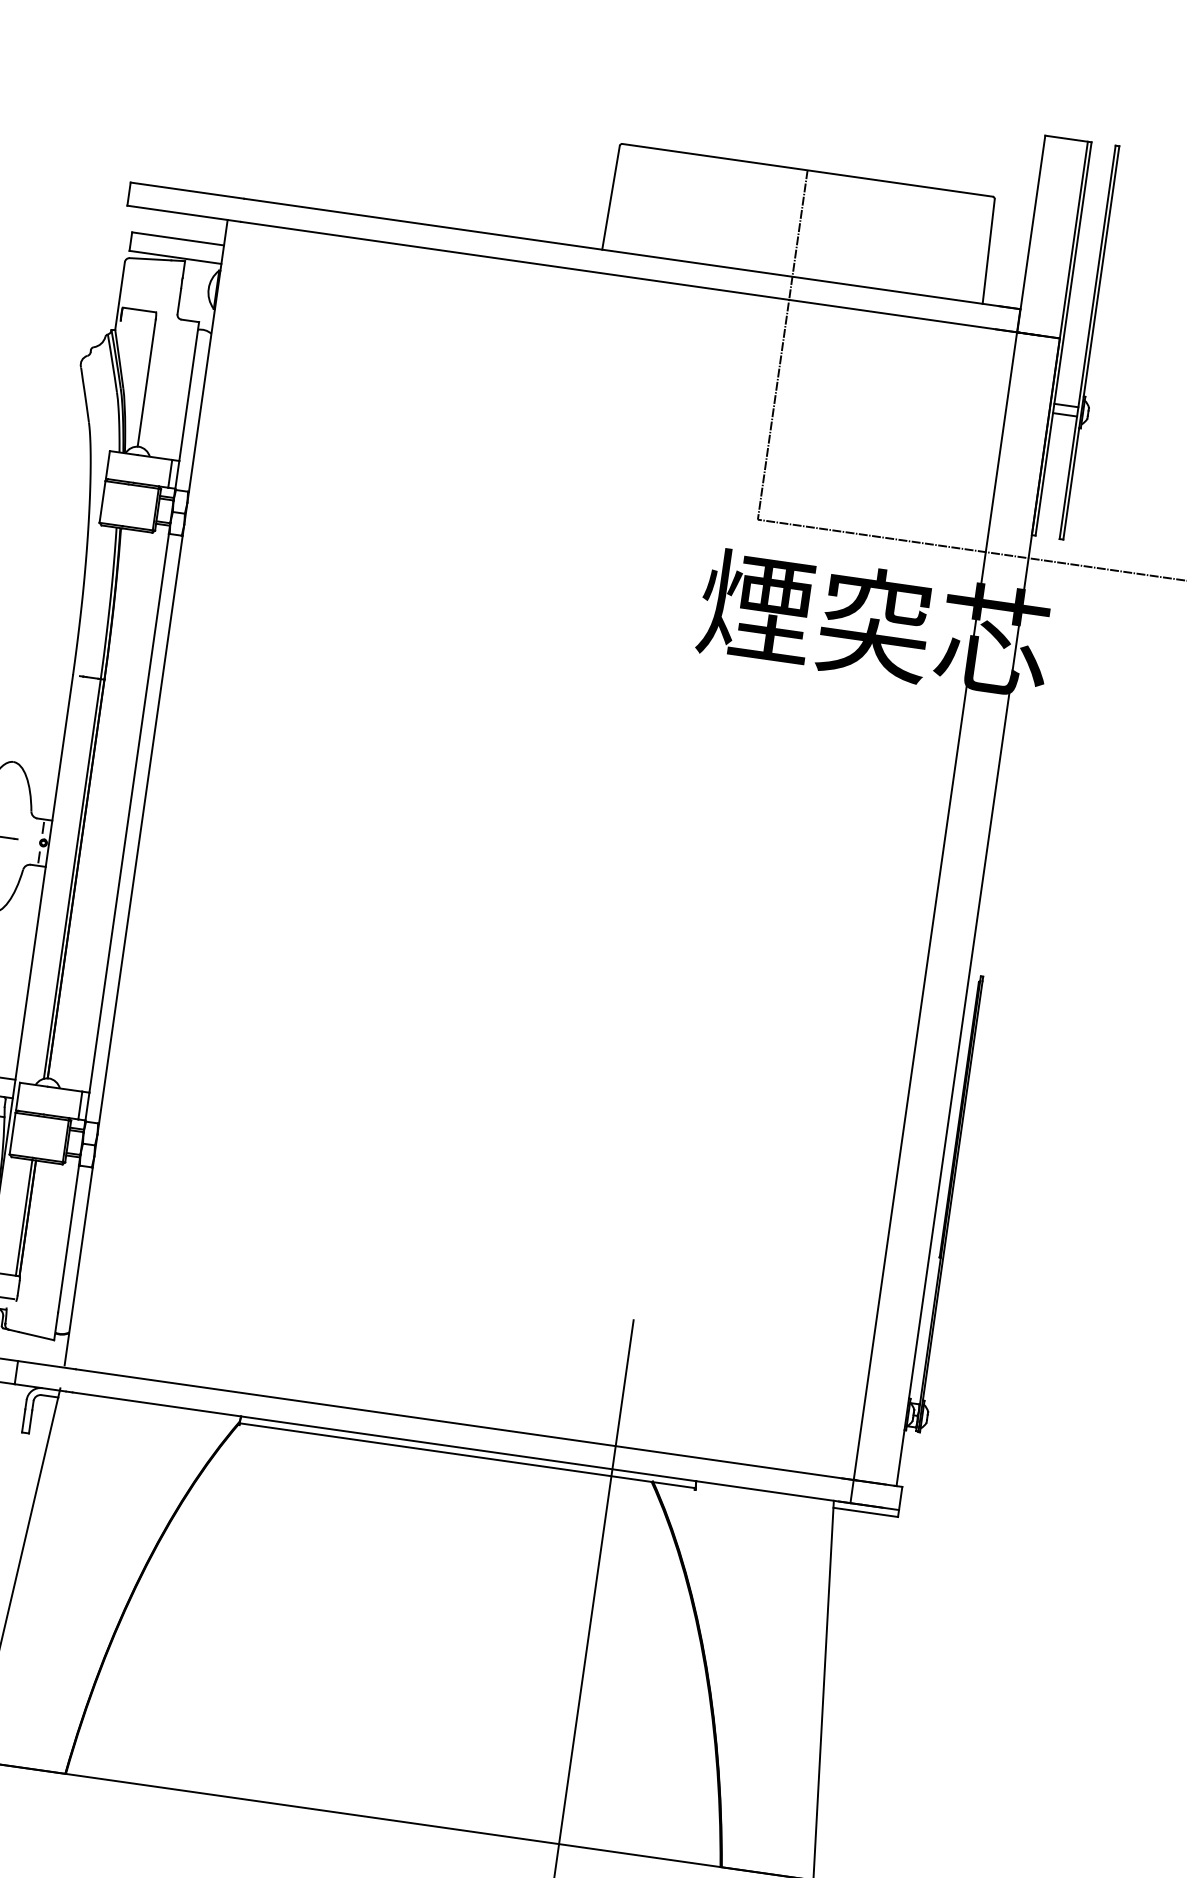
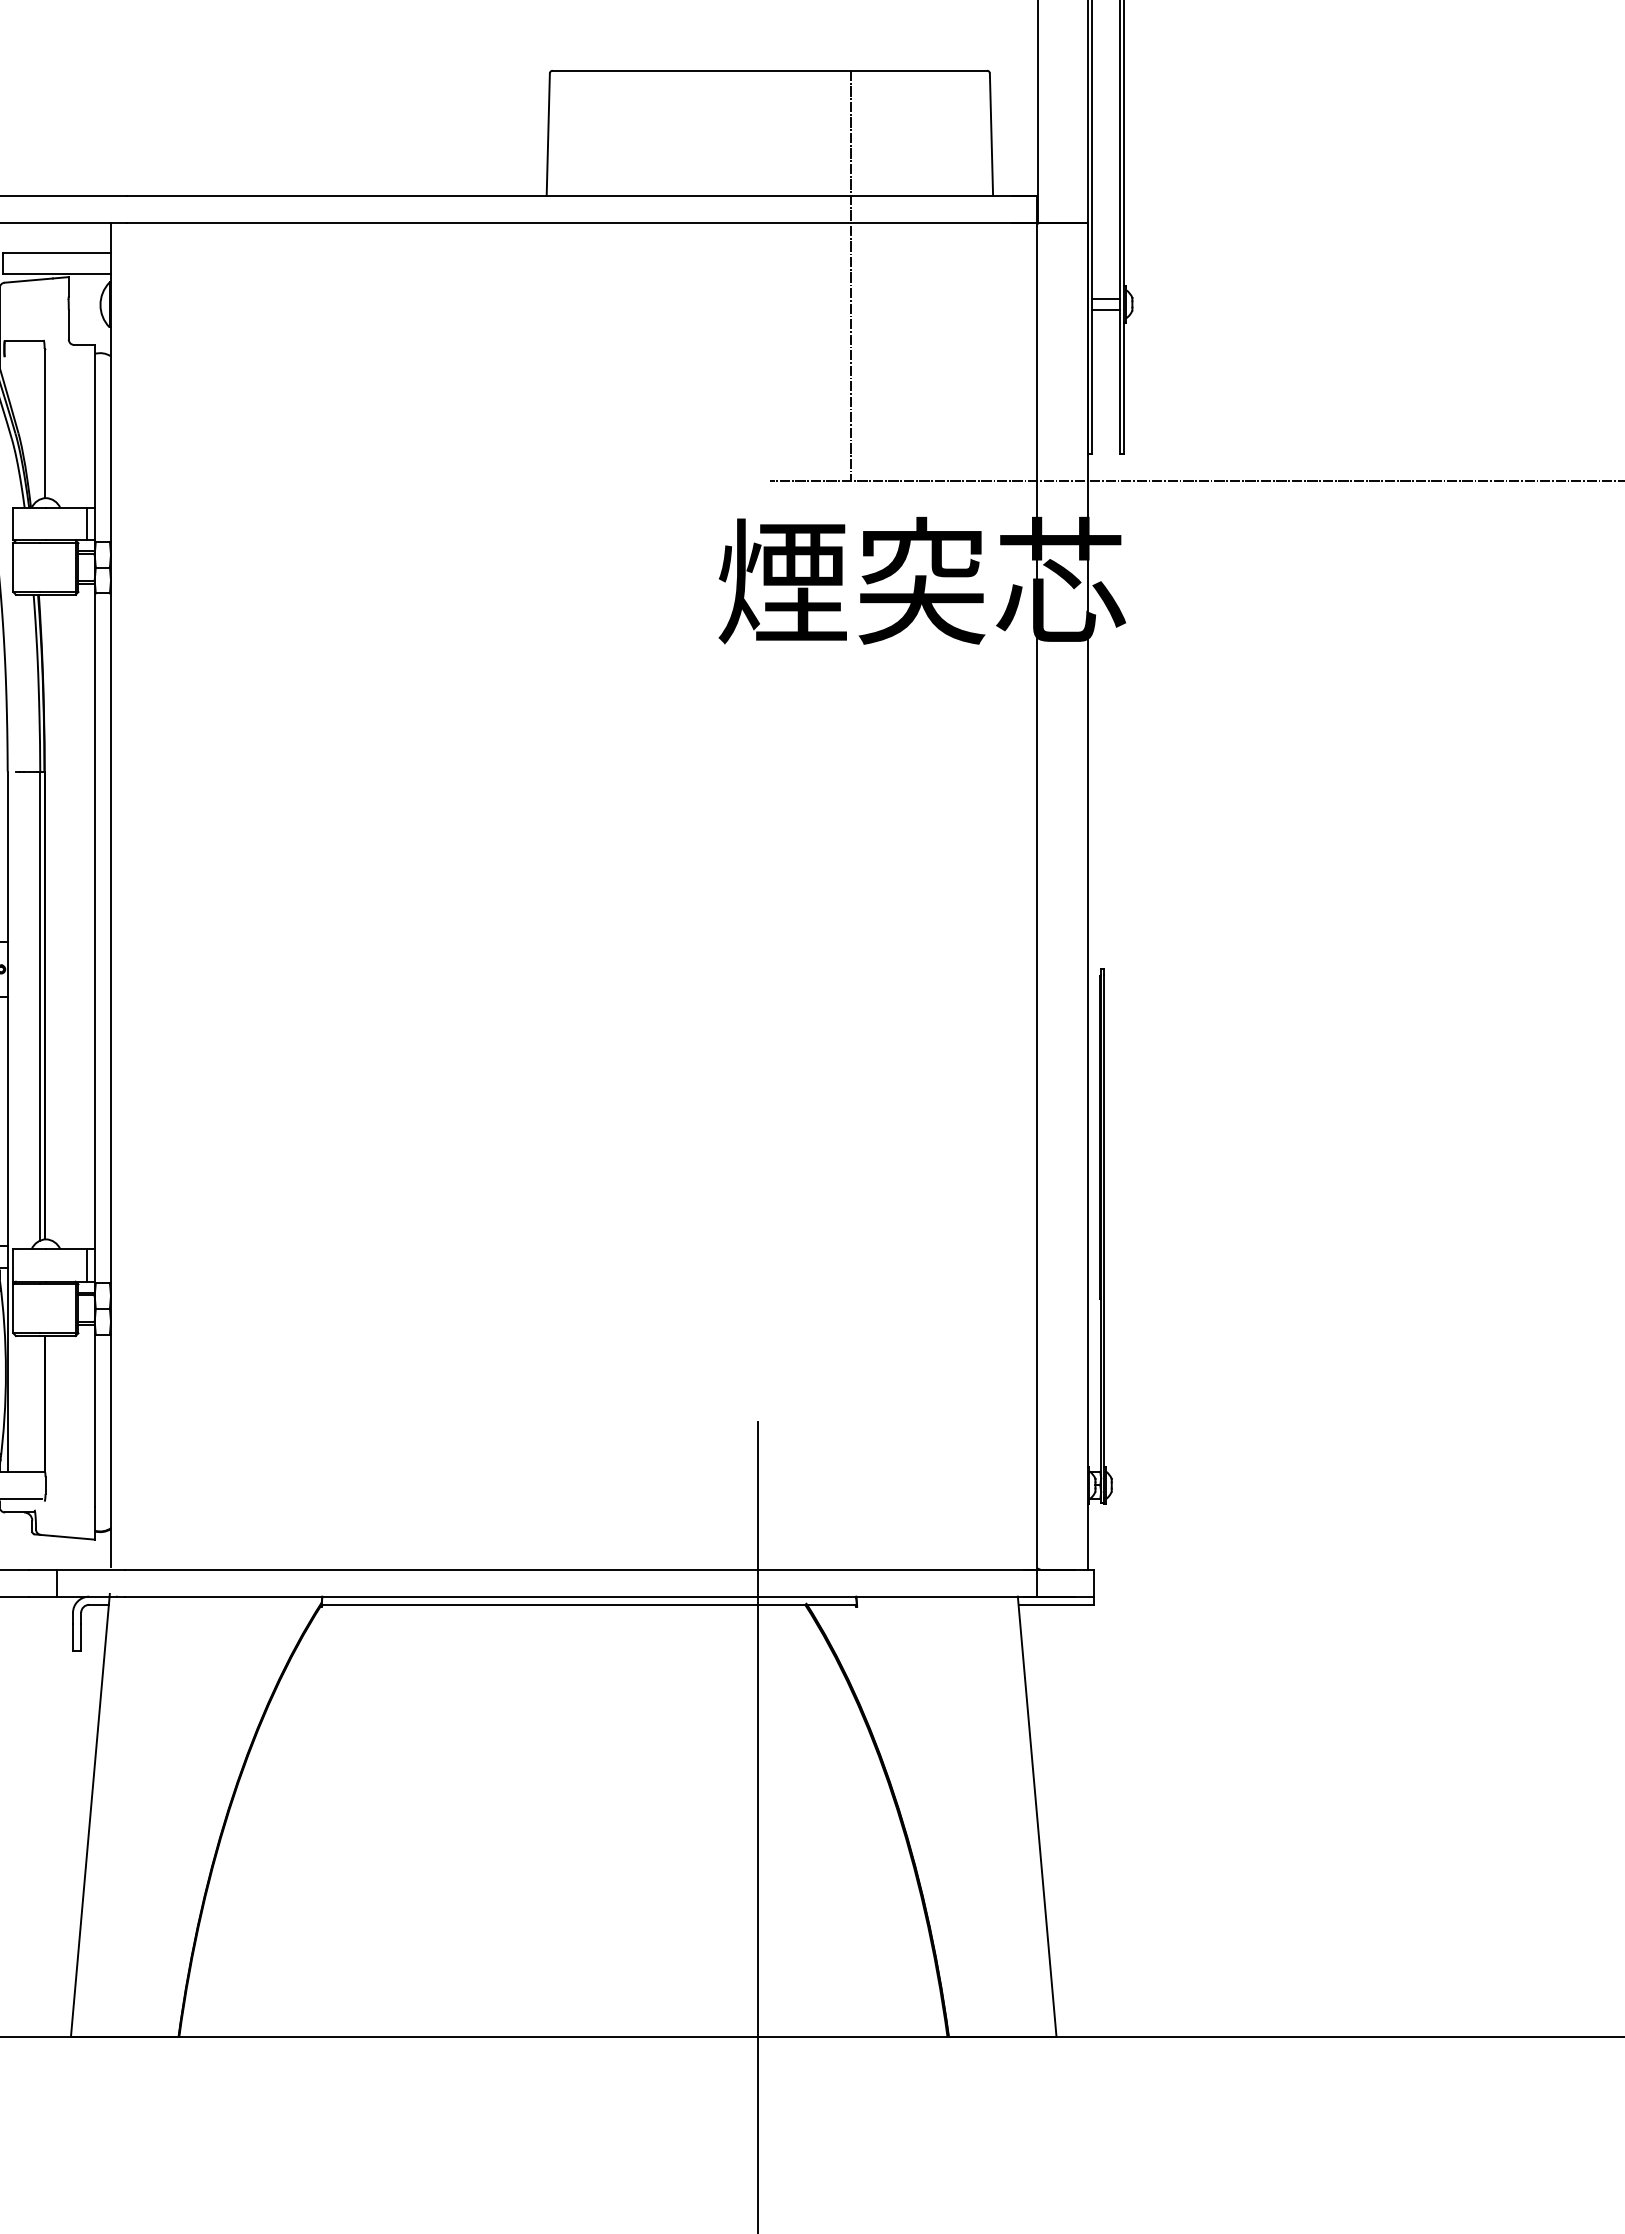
line: (782, 344) -> (850, 275), moved
line: (24, 1217) -> (40, 1403), removed

